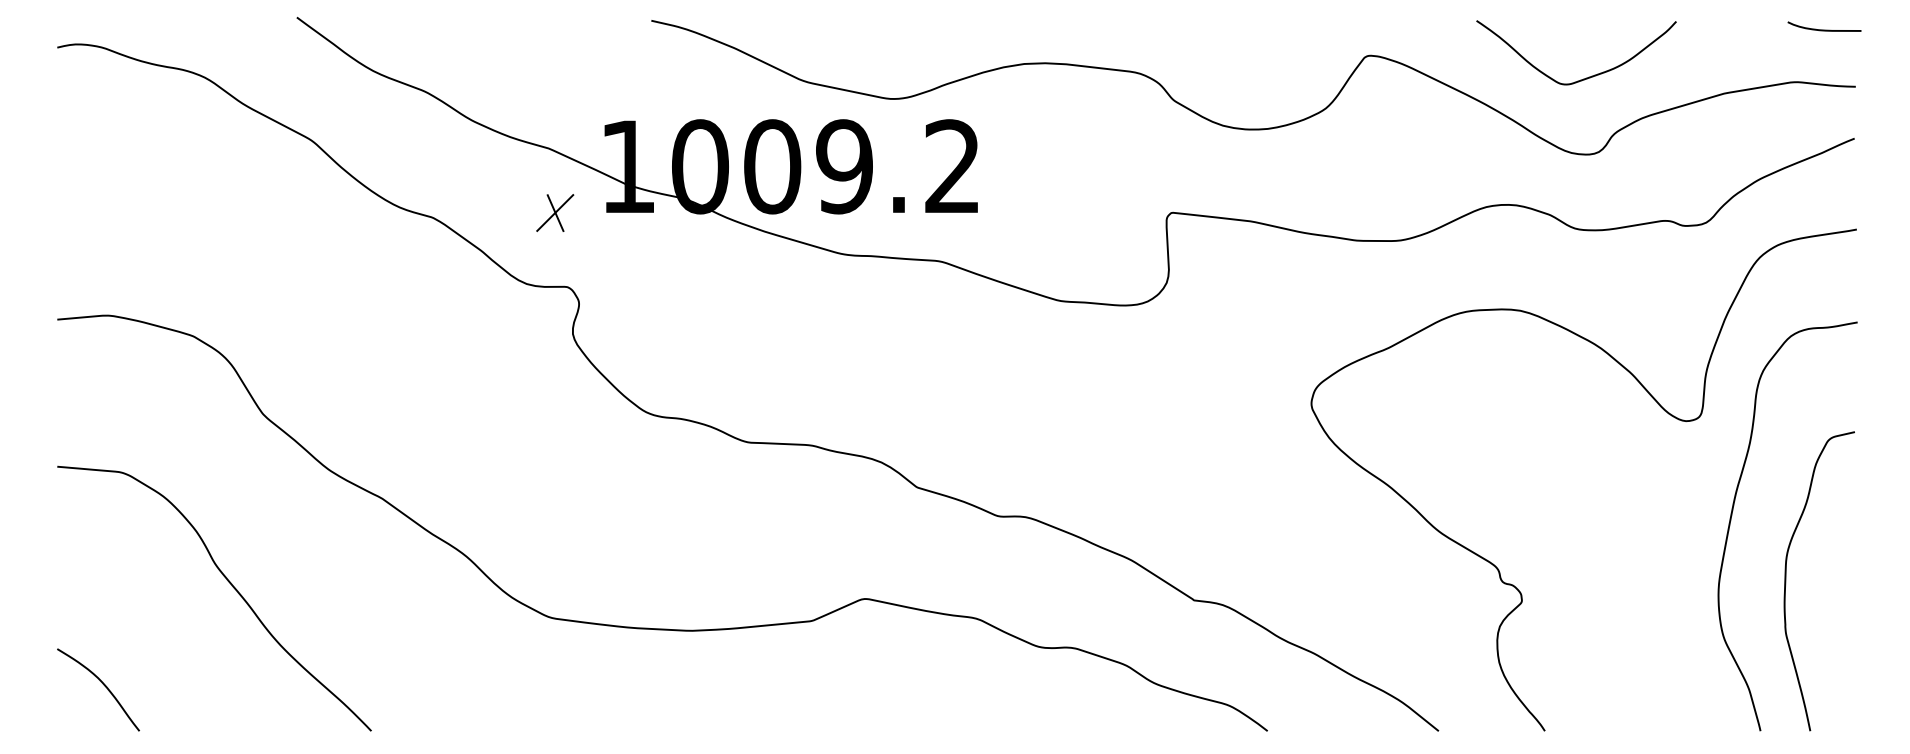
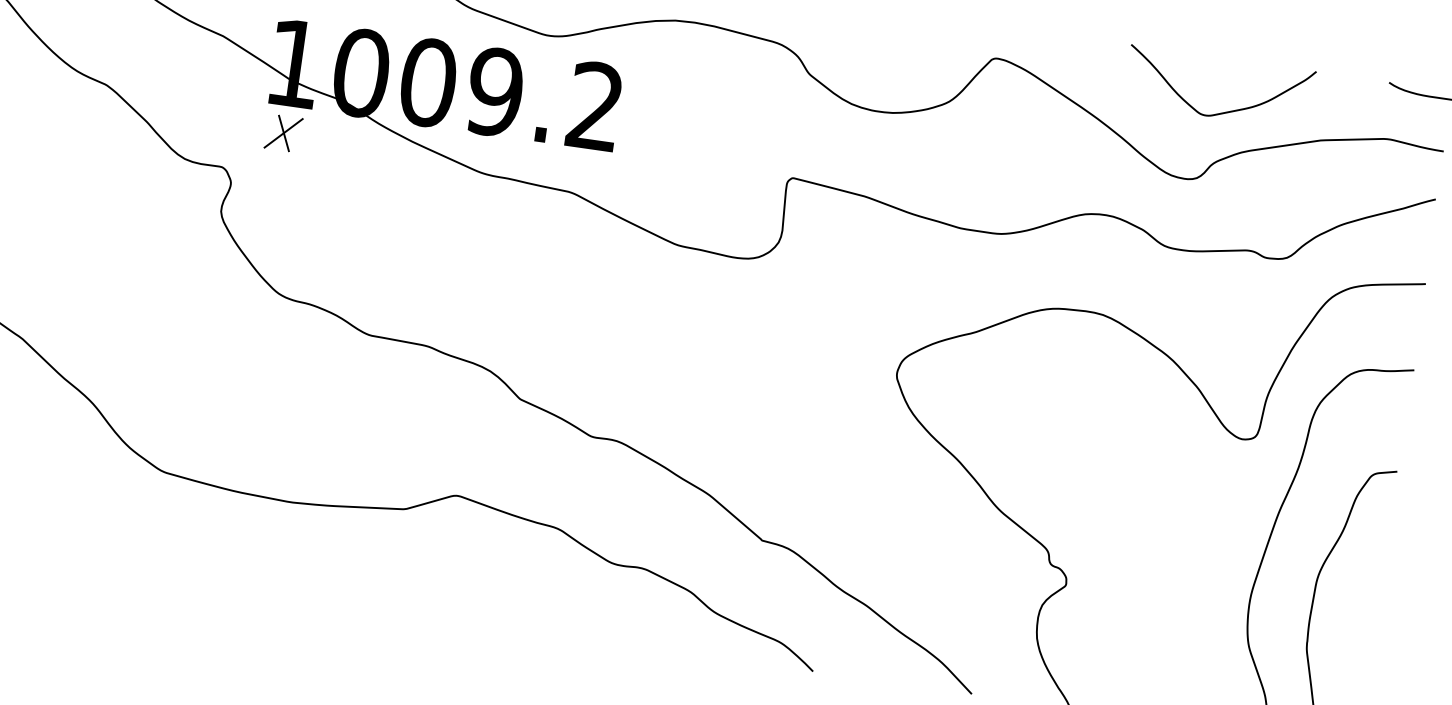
curve: (1586, 77) -> (1225, 111), moved
part: (555, 212) -> (283, 132), moved

